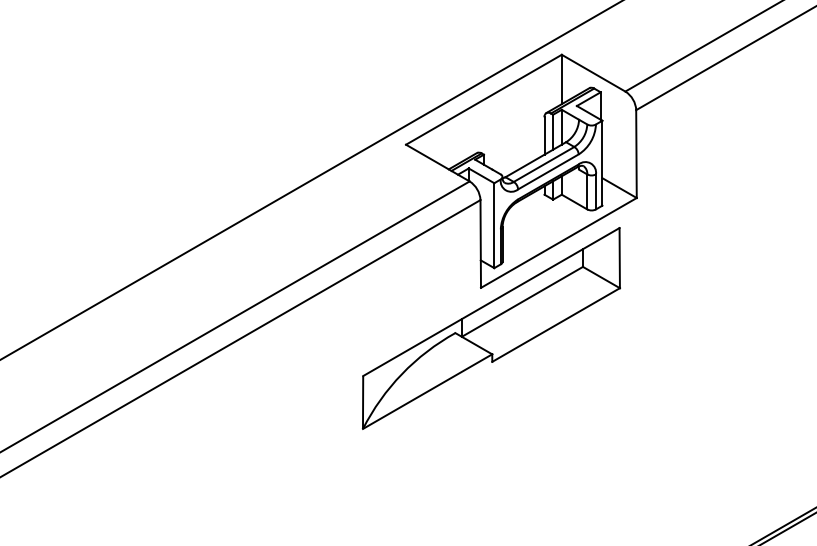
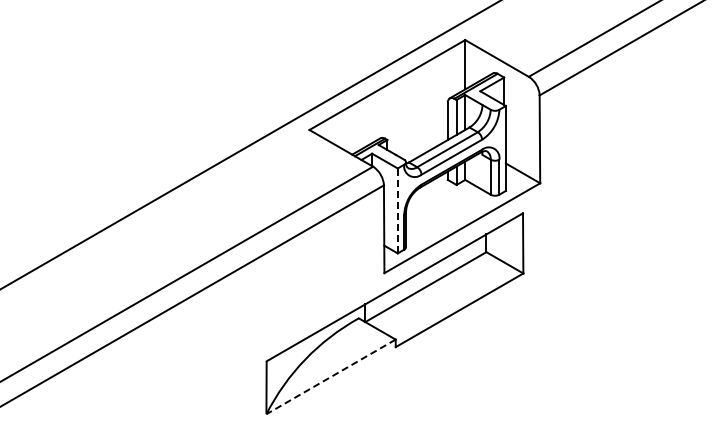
line: (494, 225) -> (397, 210), solid -> dashed
line: (427, 391) -> (330, 376), solid -> dashed

